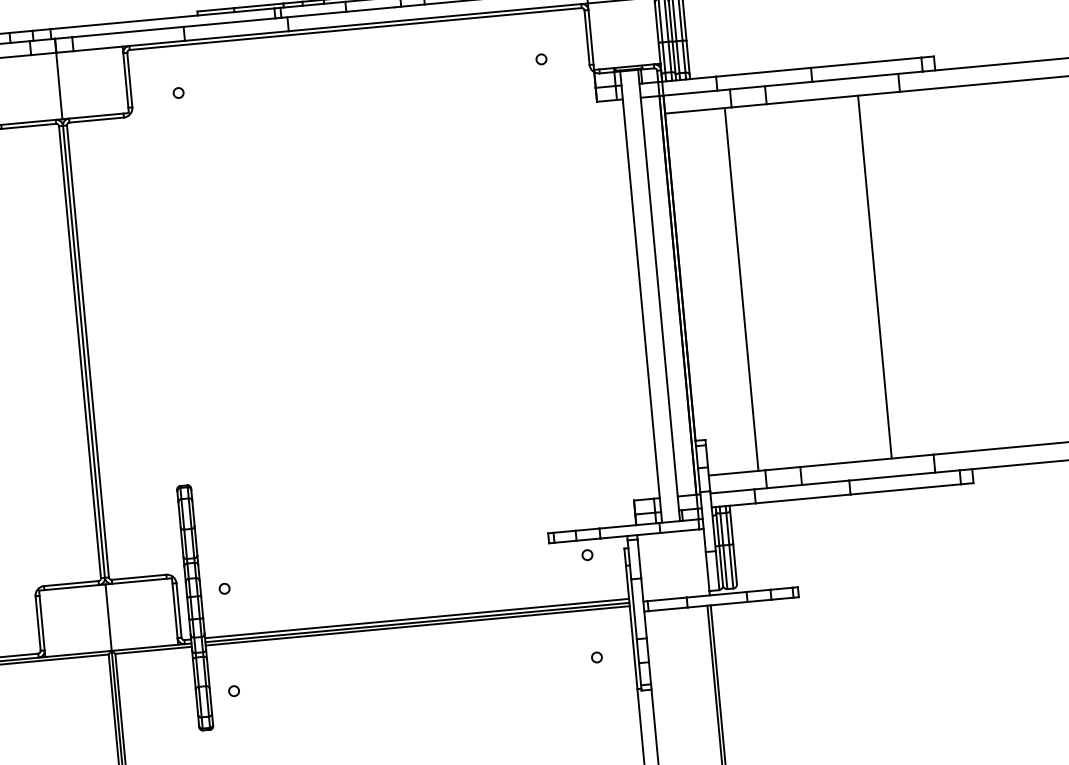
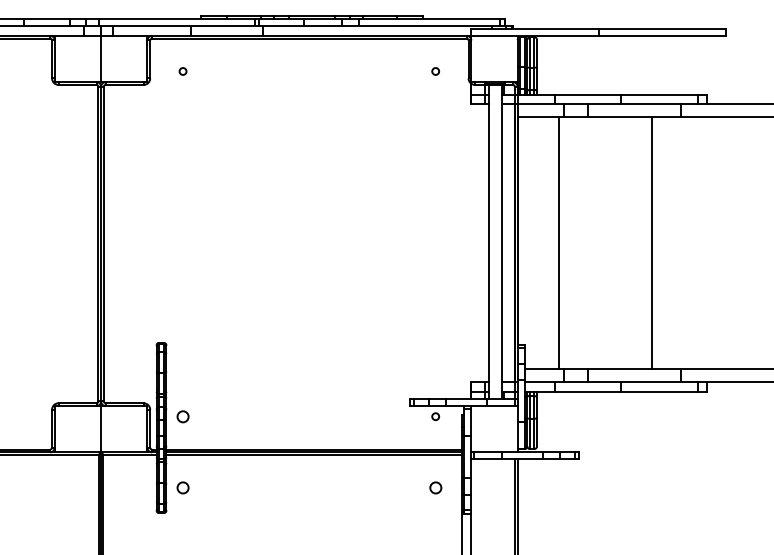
circle: (223, 588) -> (182, 416), size x1.6
circle: (596, 656) -> (435, 487), size x1.6
circle: (233, 690) -> (182, 487), size x1.6

